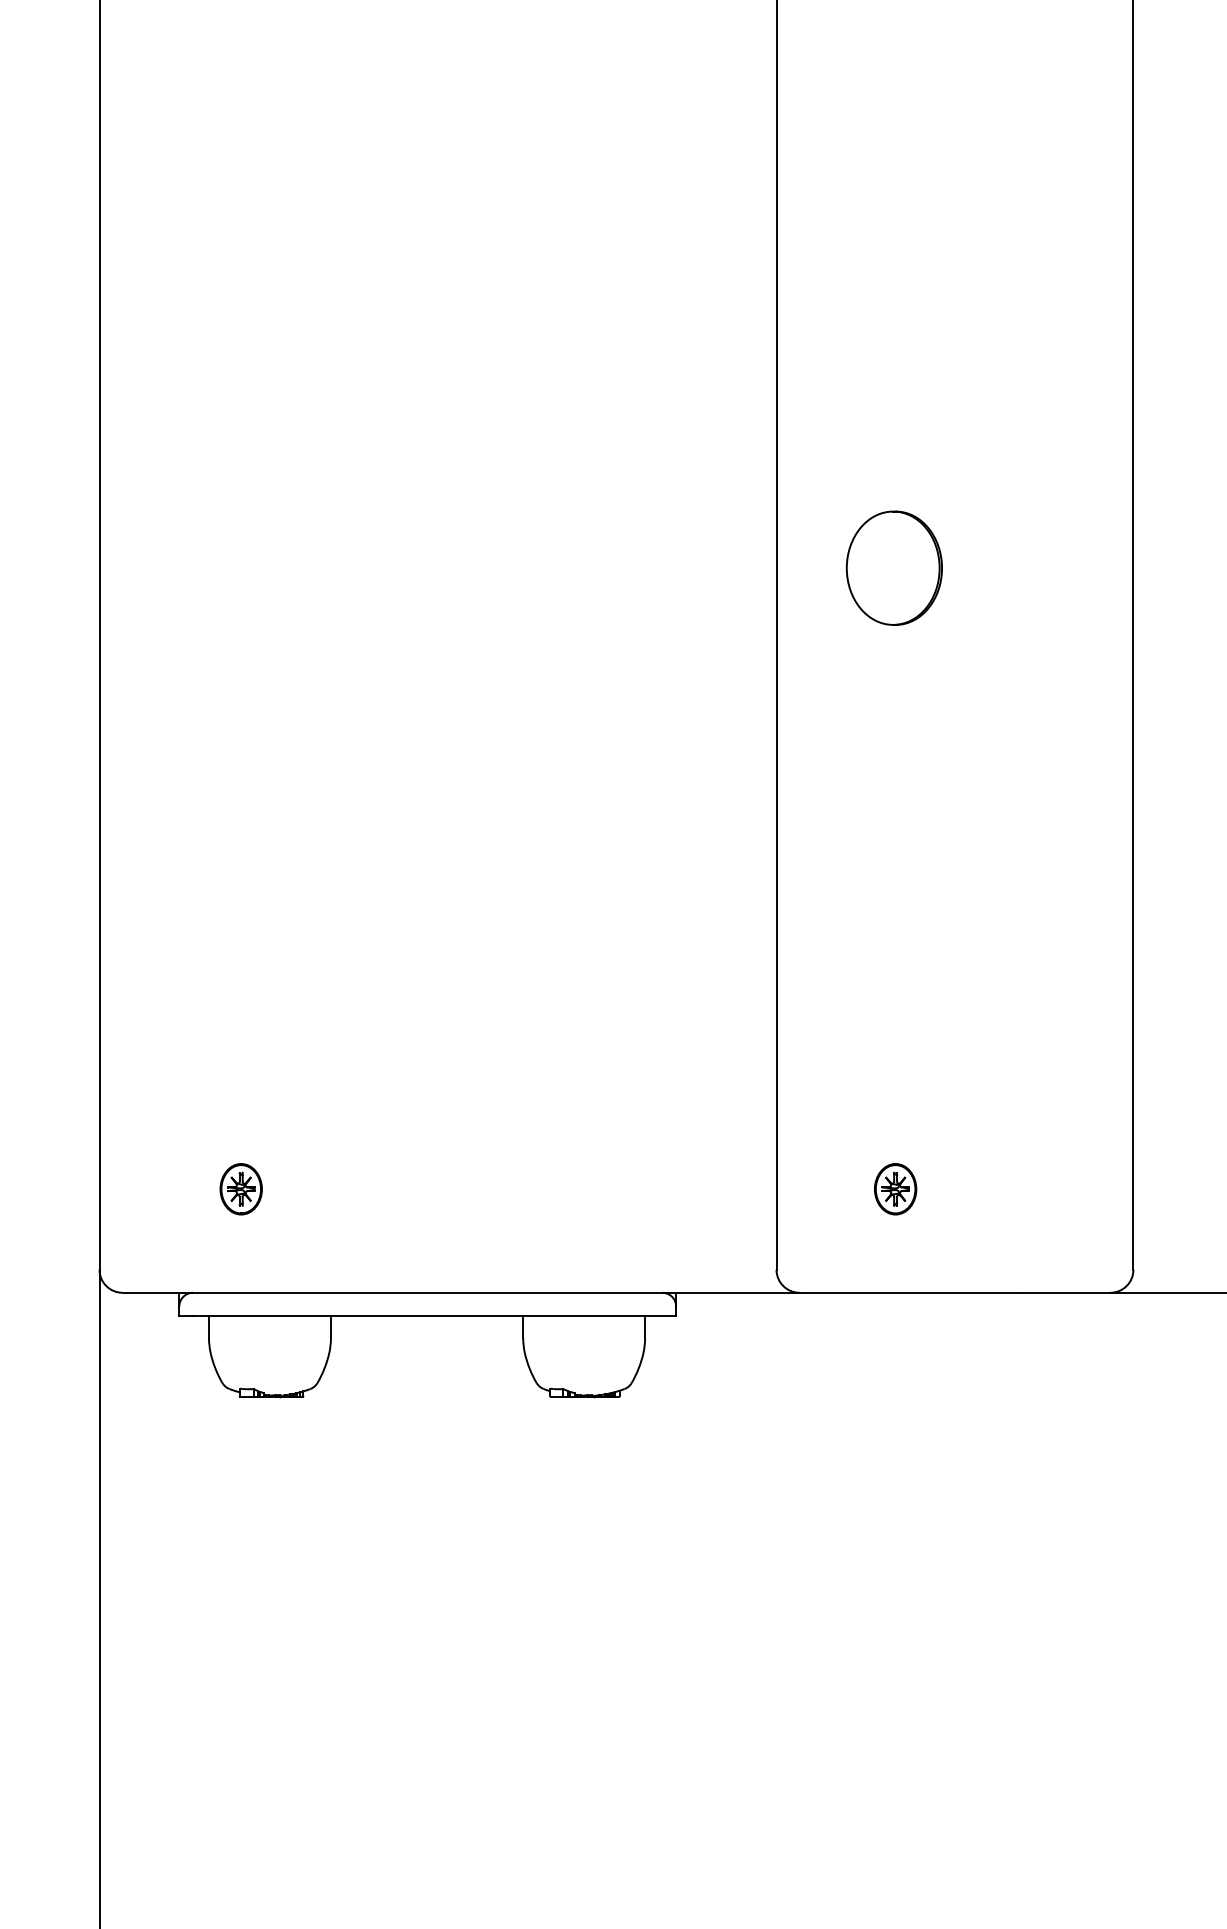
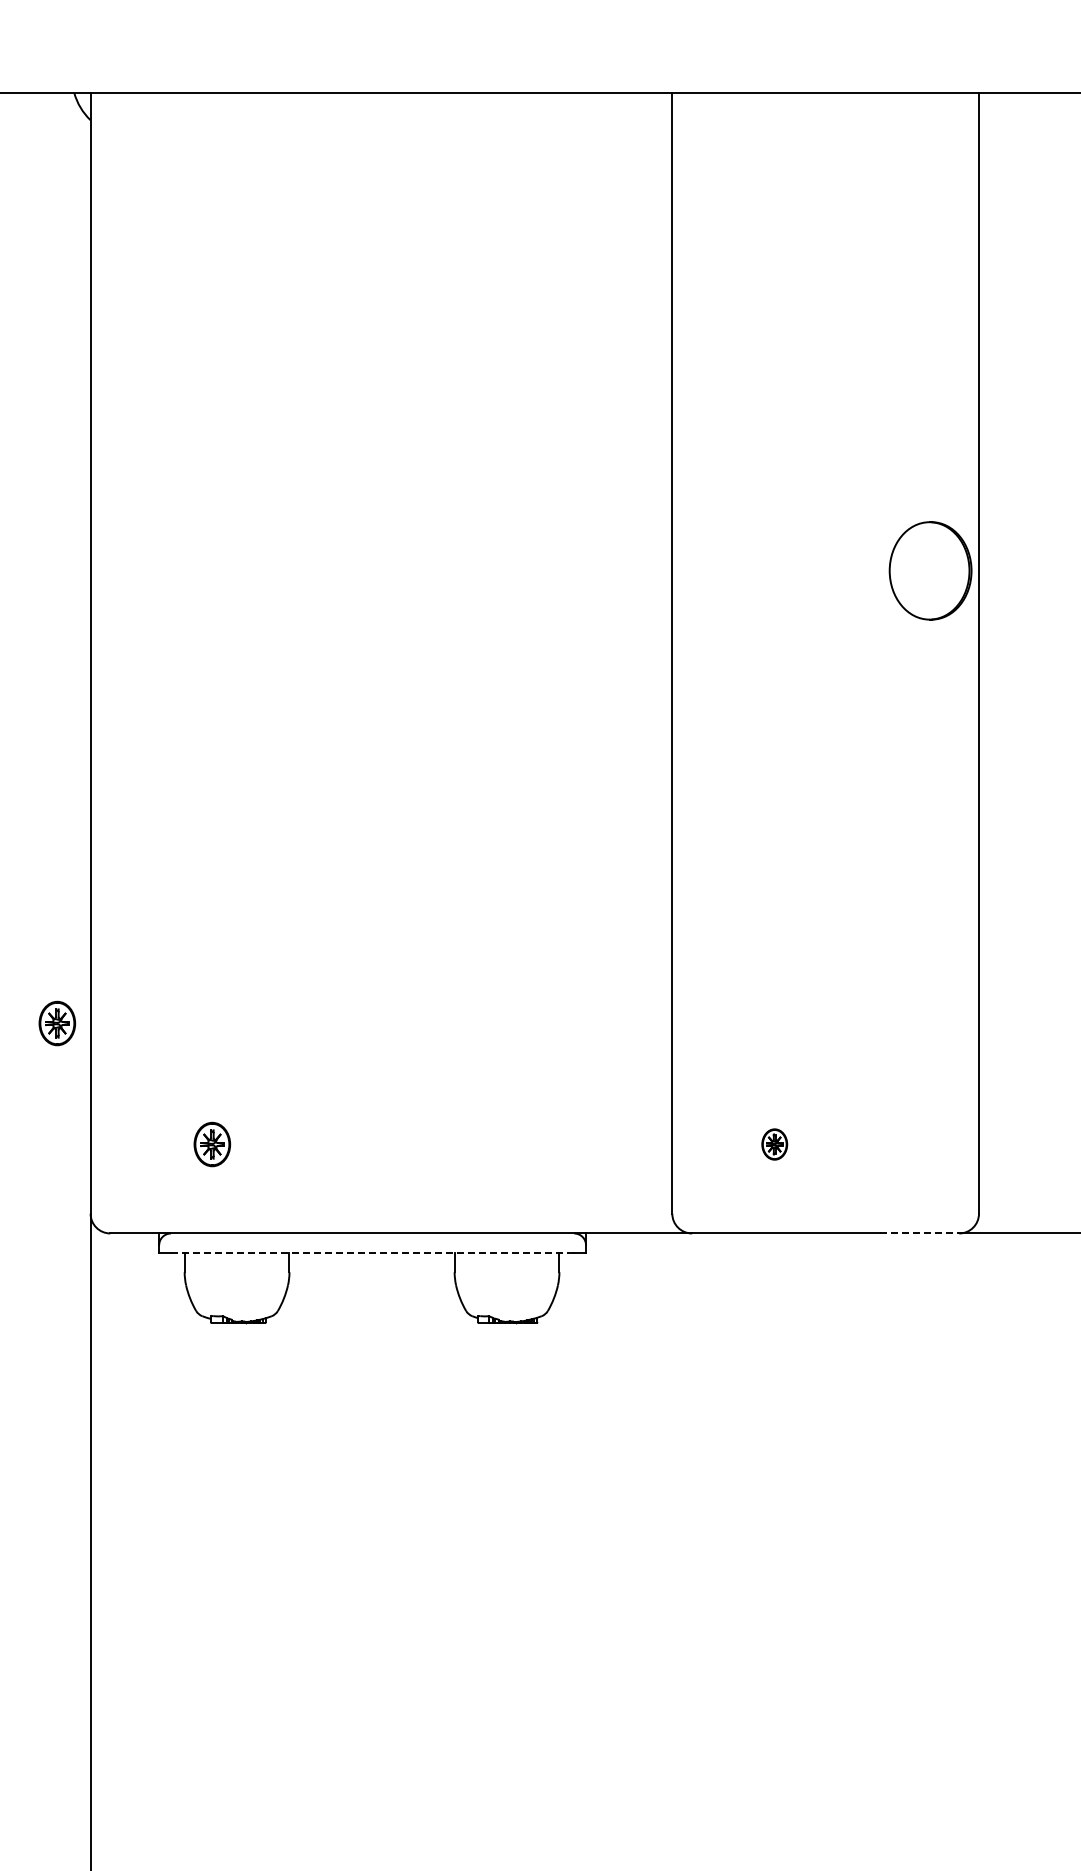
part: (894, 567) -> (930, 570), moved
part: (60, 1048) -> (57, 1023), added
part: (895, 1189) -> (774, 1144), size x0.7
line: (1064, 1292) -> (919, 1233), solid -> dashed
line: (427, 1316) -> (372, 1253), solid -> dashed

